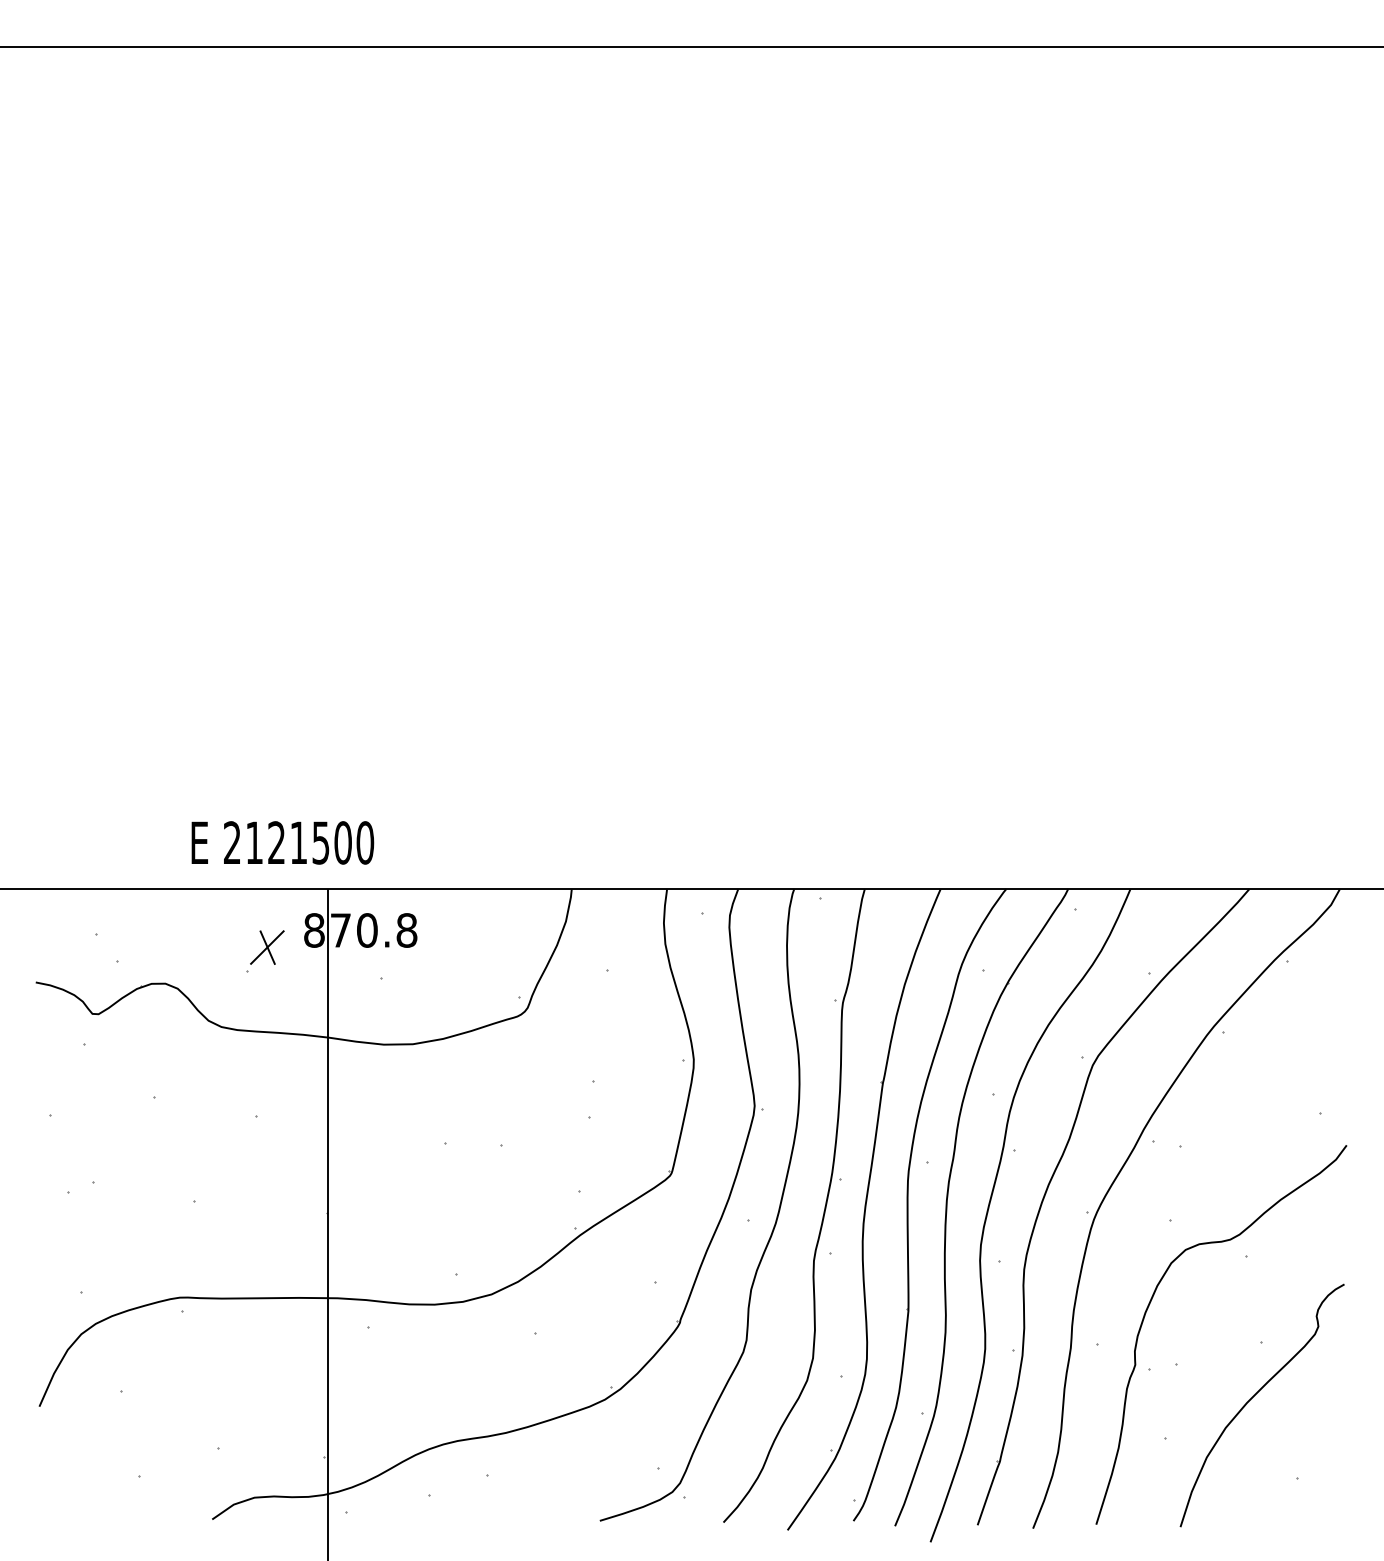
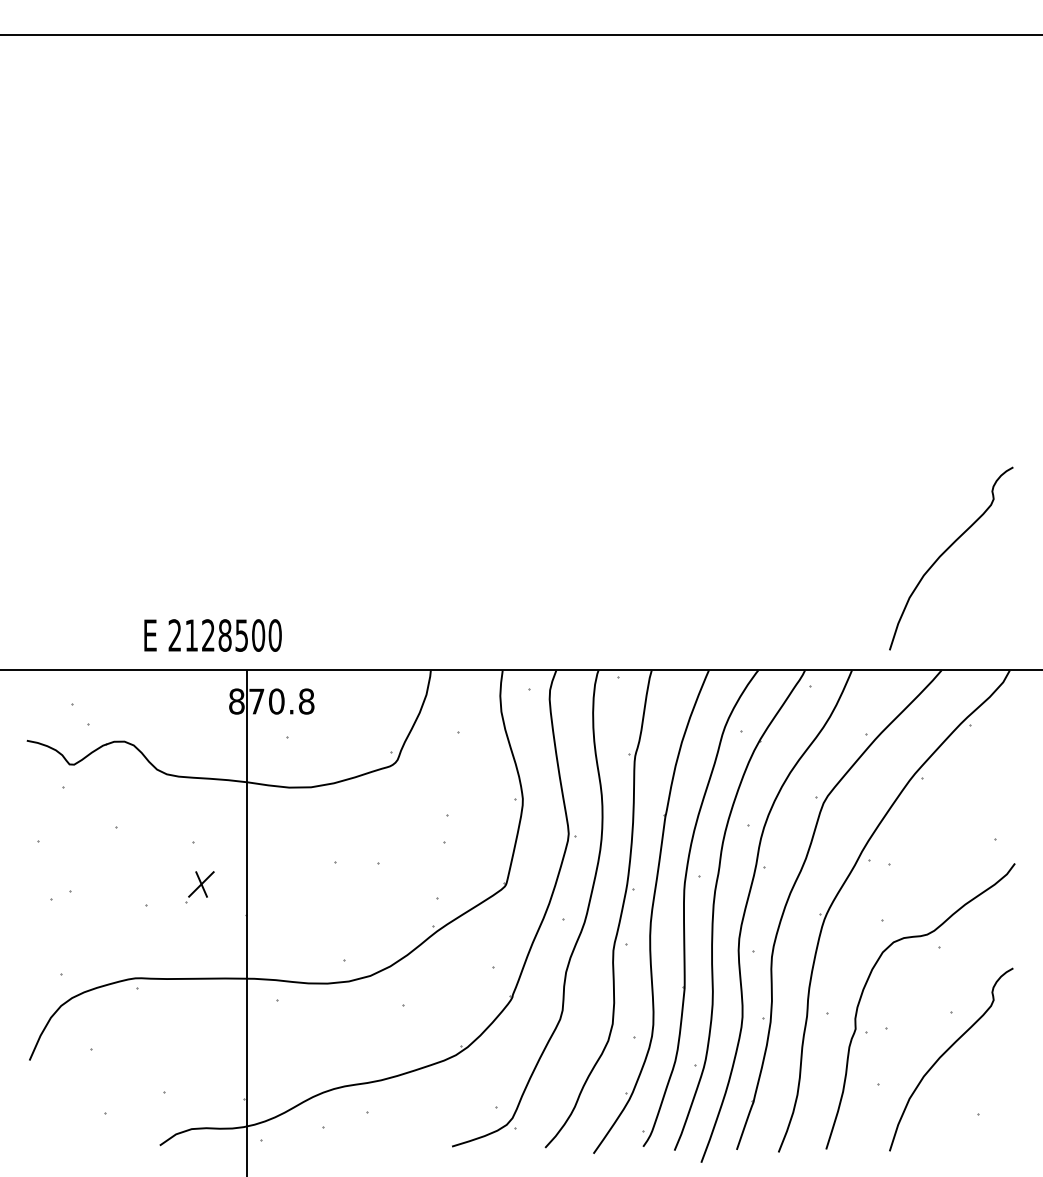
curve: (1254, 732) -> (945, 552), added
text: (297, 842) -> (224, 635), 2121500 -> 2128500
part: (264, 951) -> (199, 887), moved

